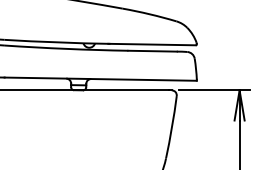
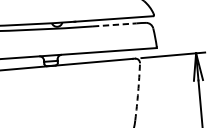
line: (153, 51) -> (115, 25), solid -> dashed
arc: (172, 127) -> (138, 91), solid -> dashed

